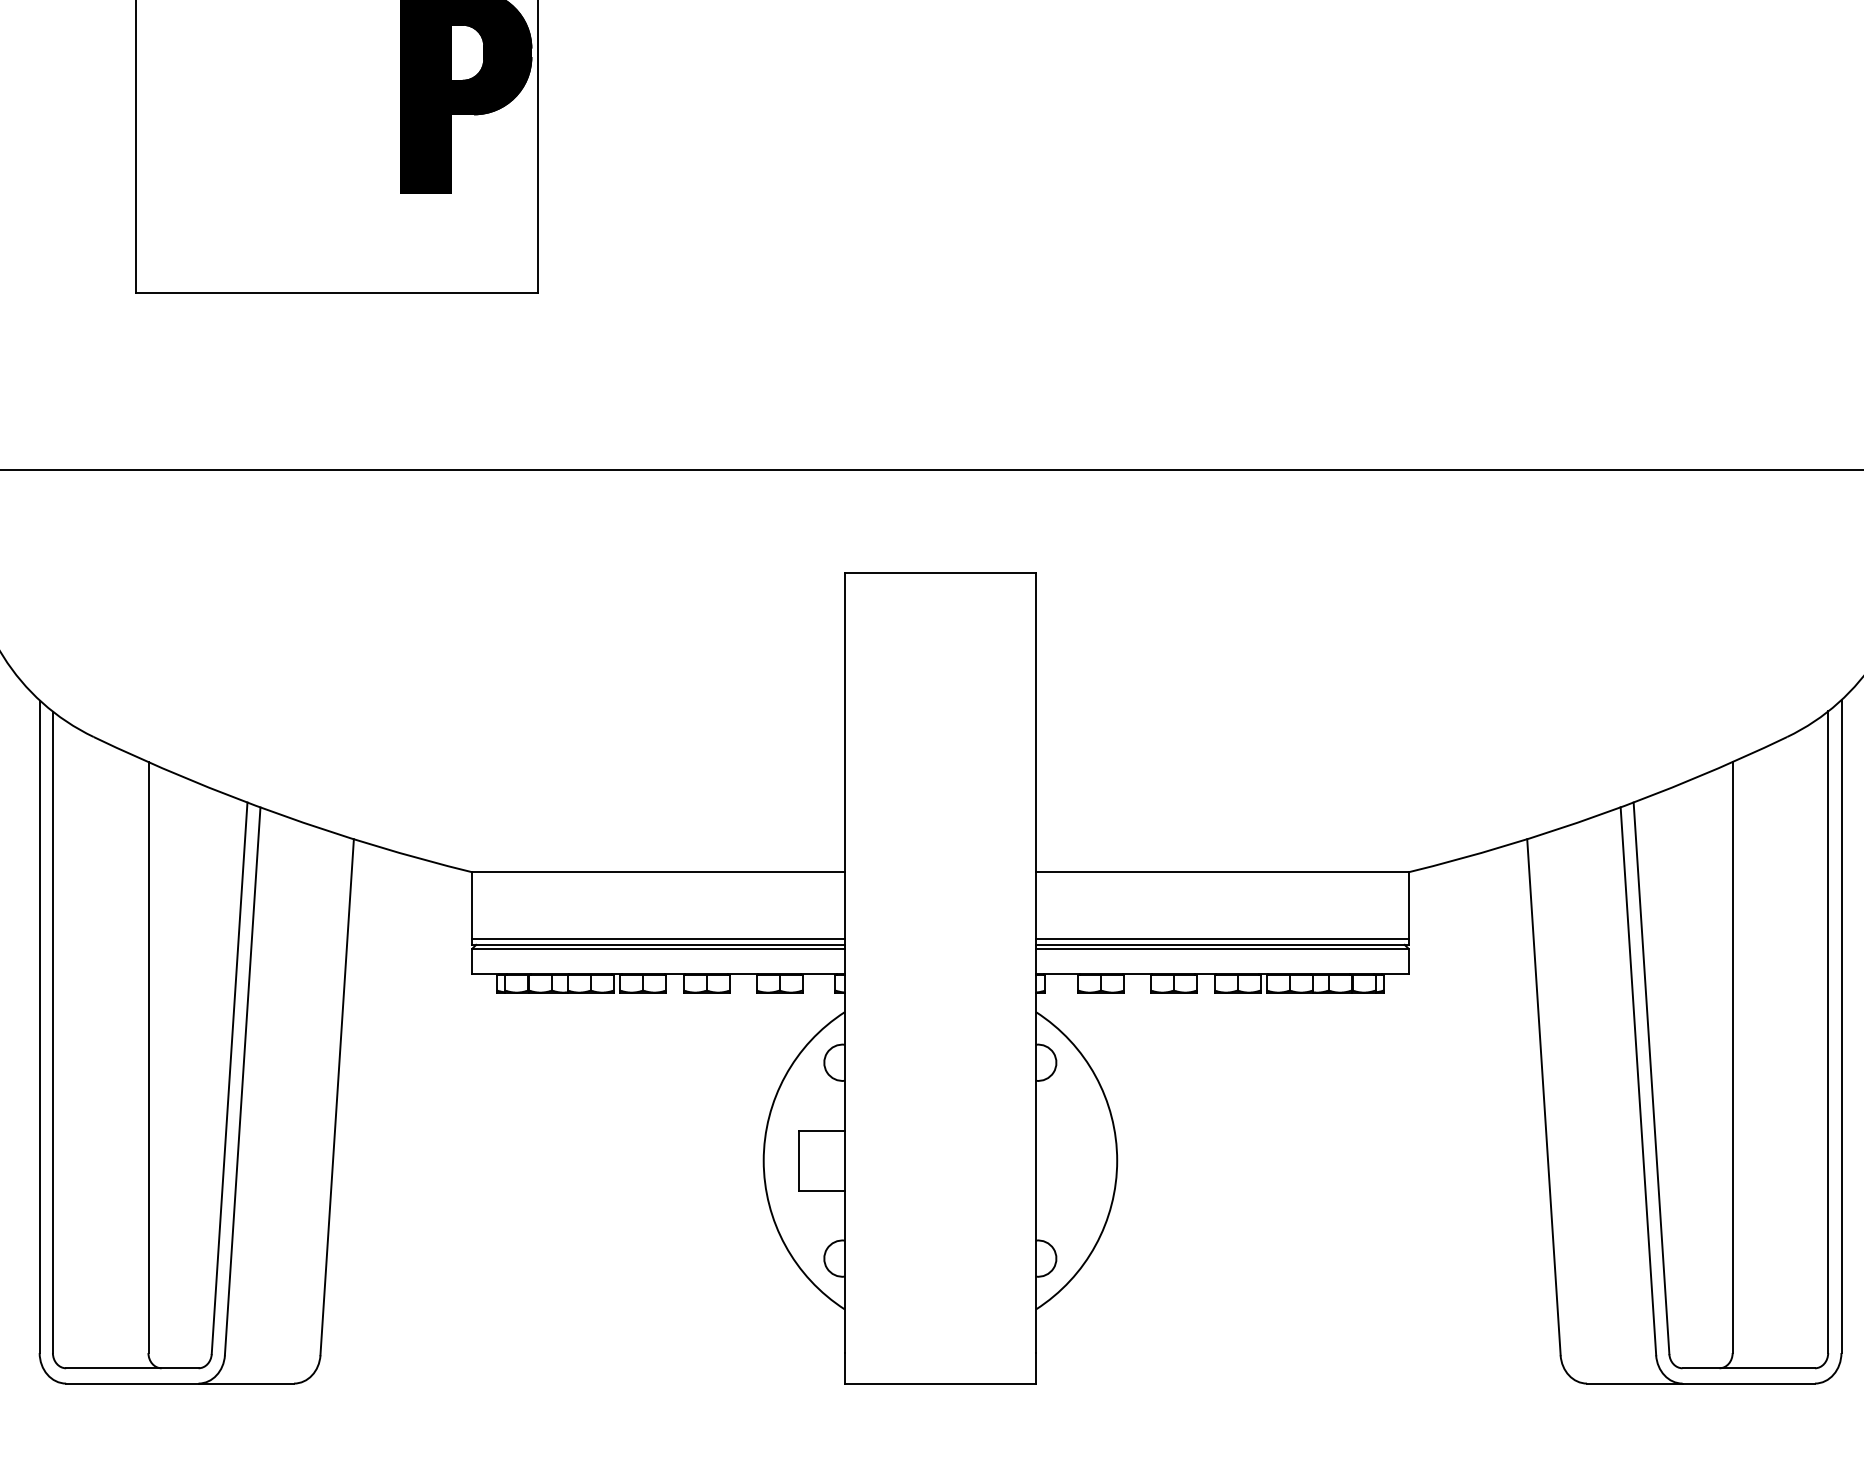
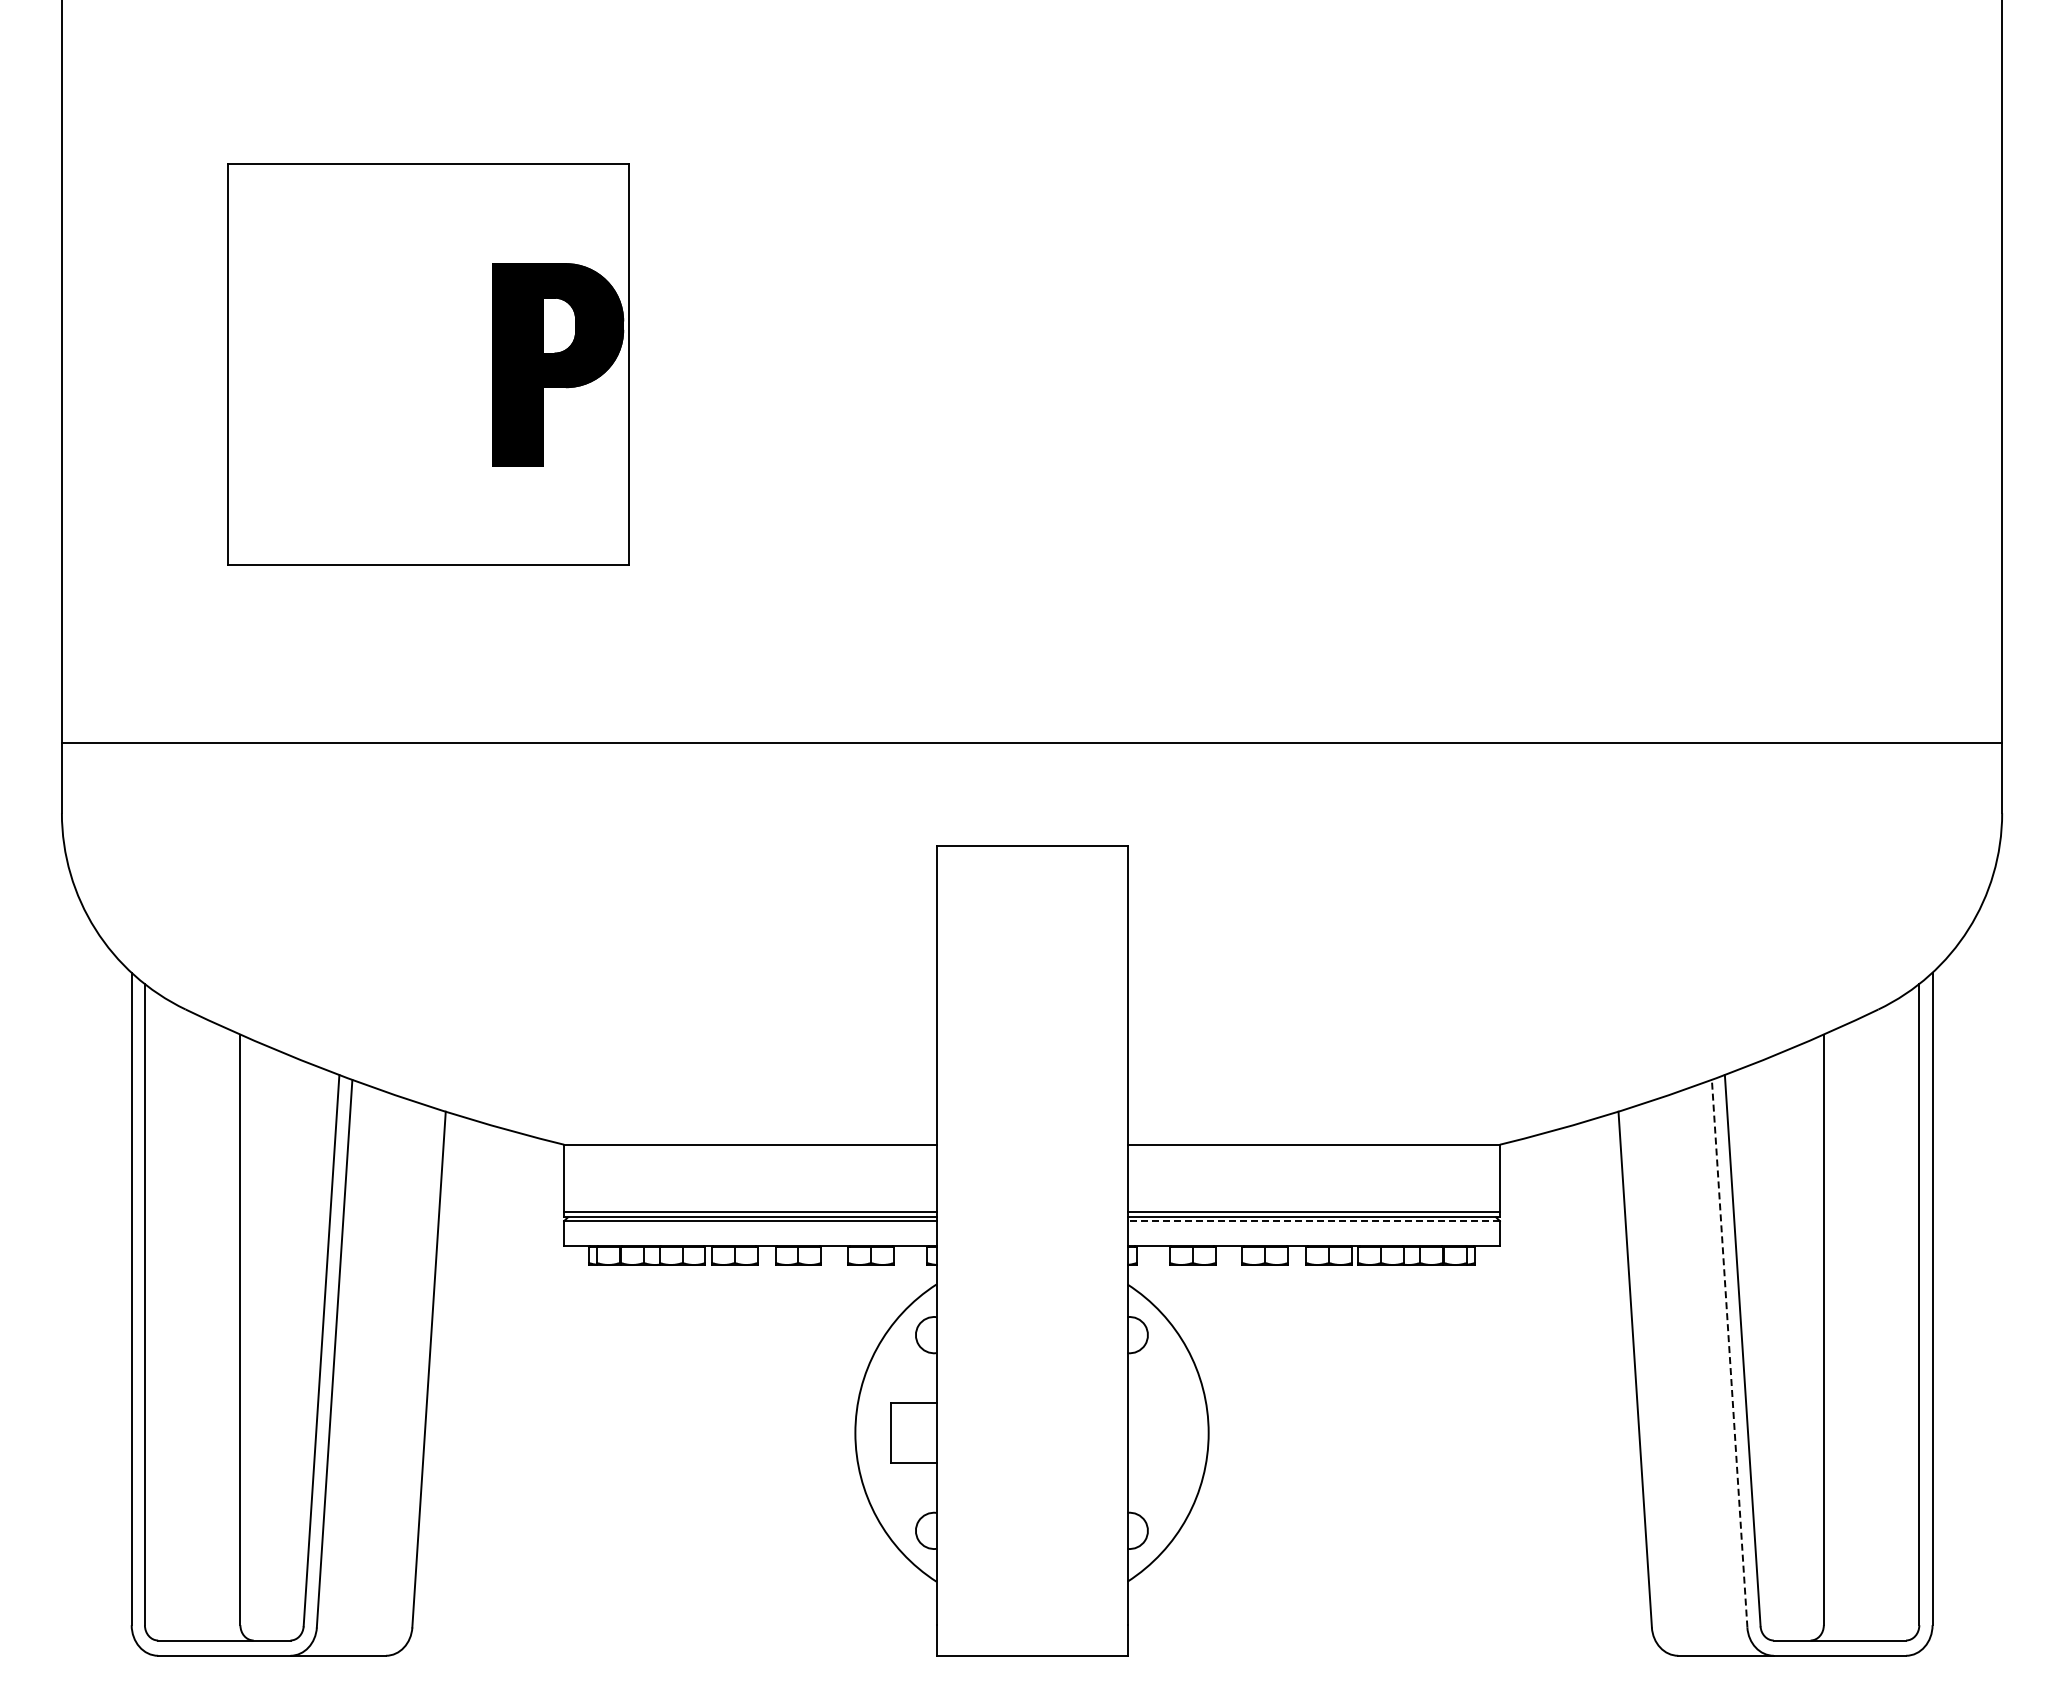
line: (1222, 949) -> (1313, 1221), solid -> dashed
line: (1638, 1081) -> (1729, 1353), solid -> dashed

